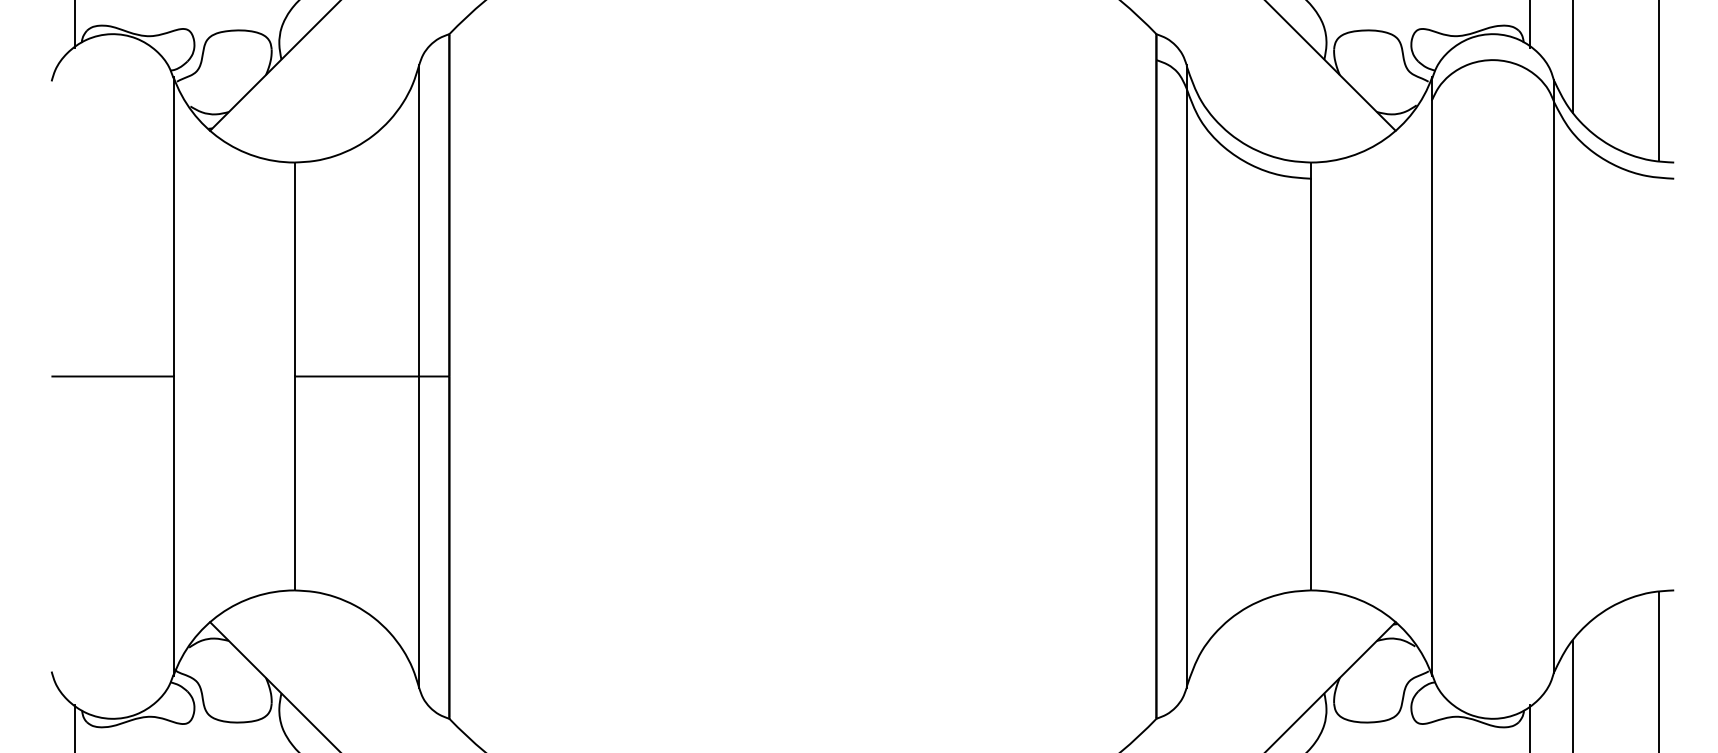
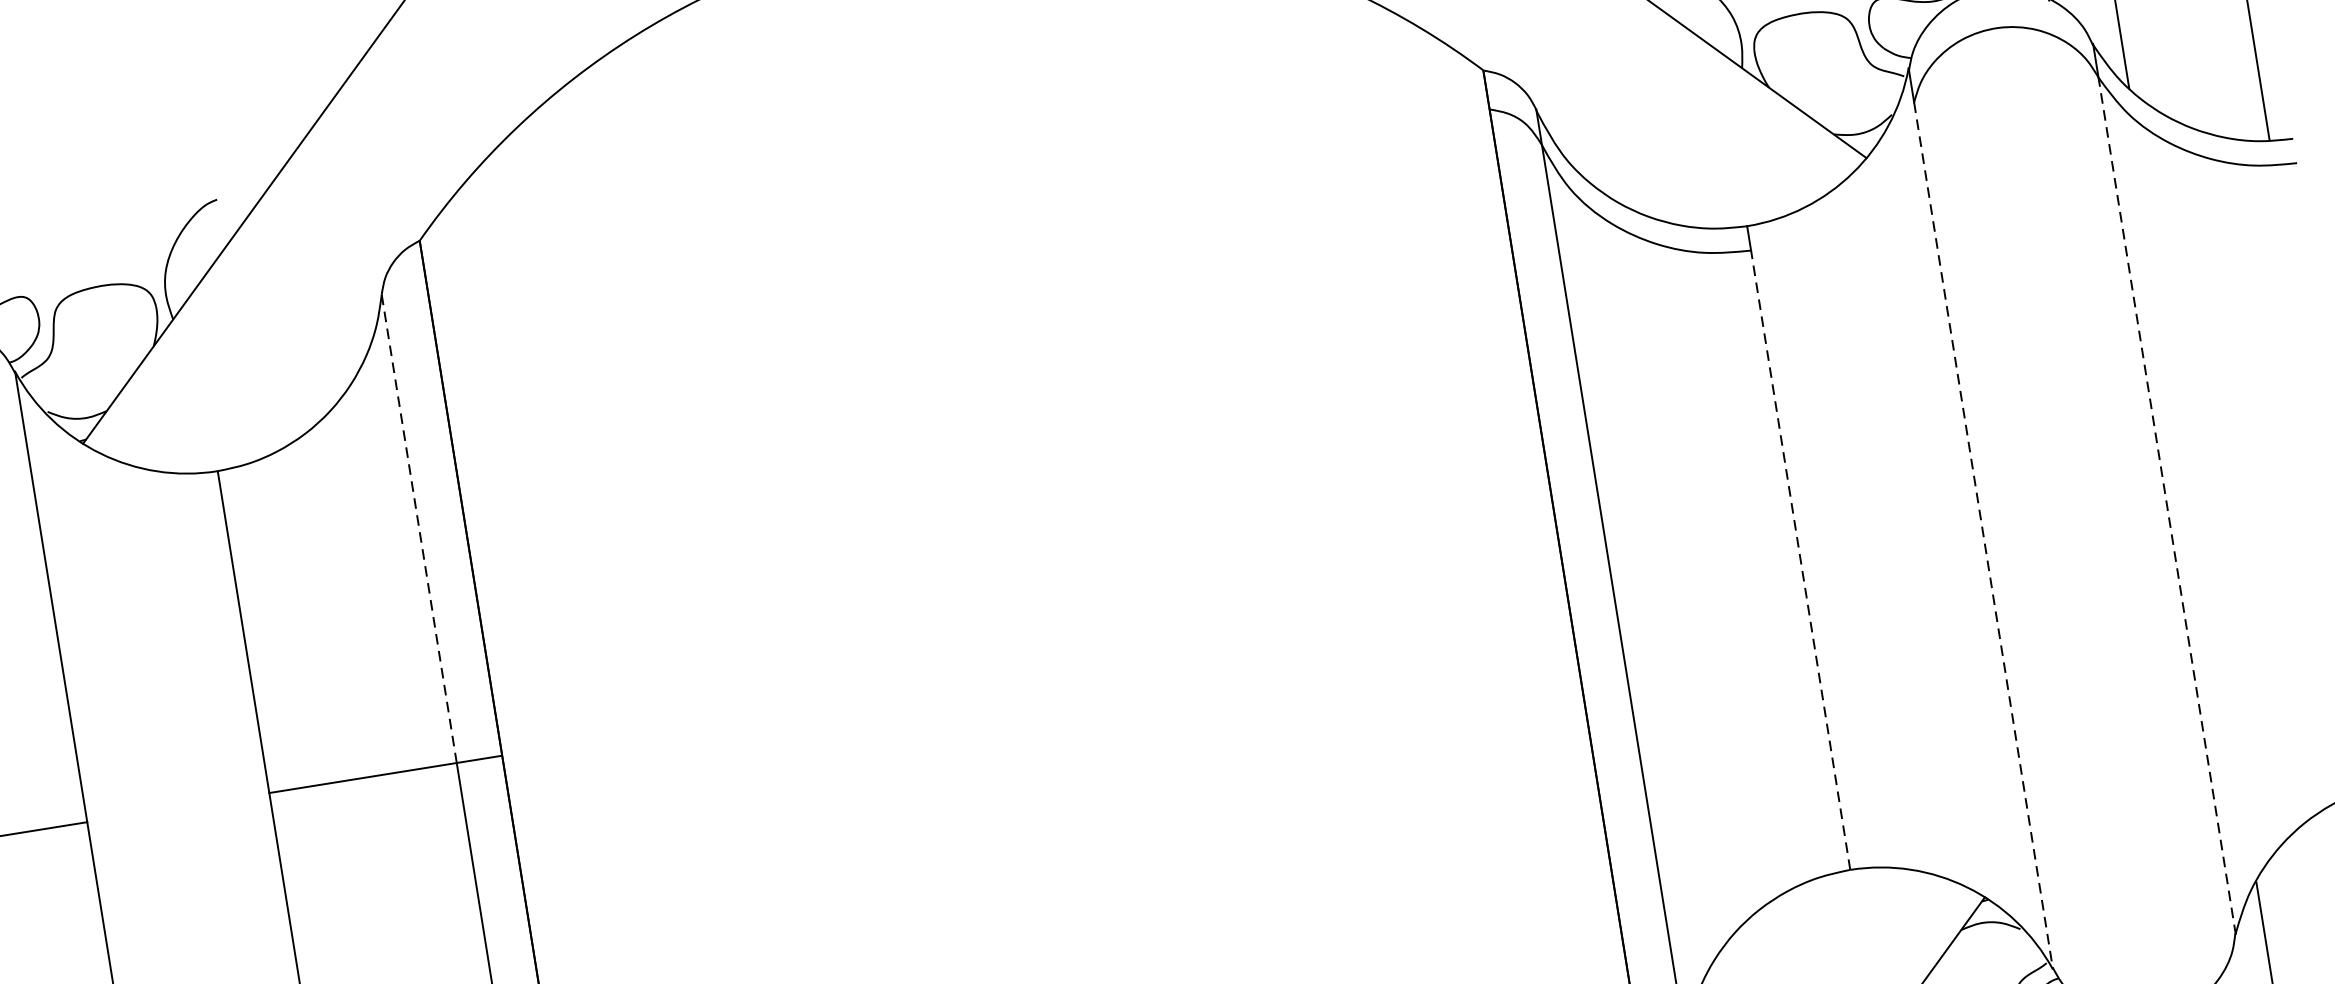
line: (419, 220) -> (419, 528), solid -> dashed
line: (1311, 384) -> (1801, 560), solid -> dashed
line: (1554, 387) -> (2167, 506), solid -> dashed
line: (1432, 388) -> (1984, 536), solid -> dashed

